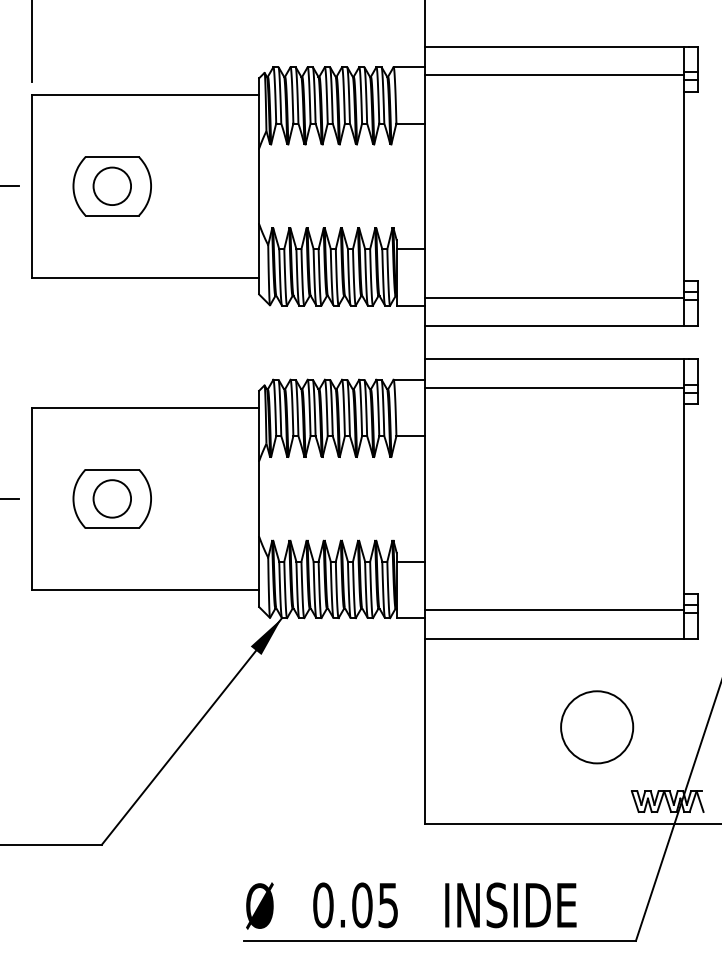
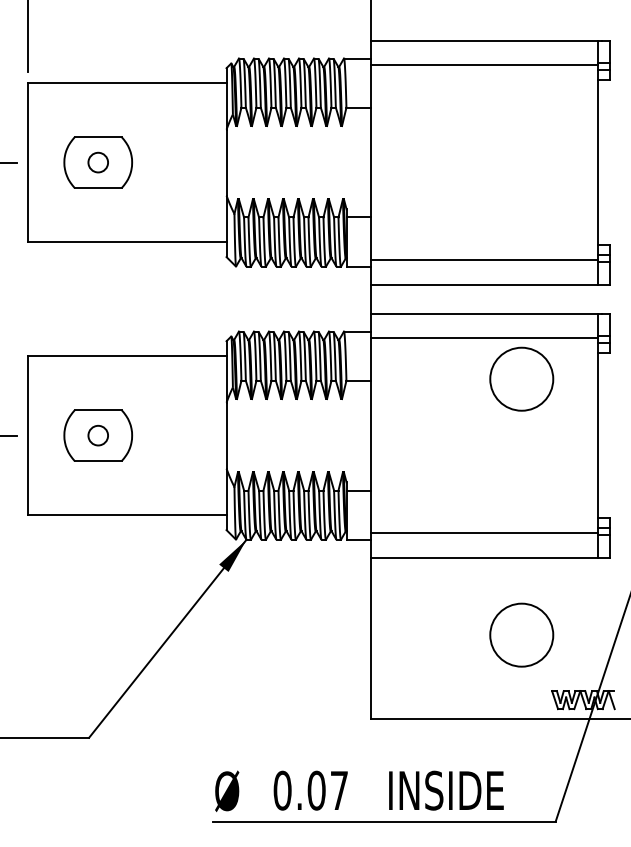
circle: (112, 186) -> (98, 162), size x0.6
circle: (597, 434) -> (522, 379), added
circle: (112, 498) -> (98, 435), size x0.6
text: (387, 905) -> (338, 790), 0.05 -> 0.07

